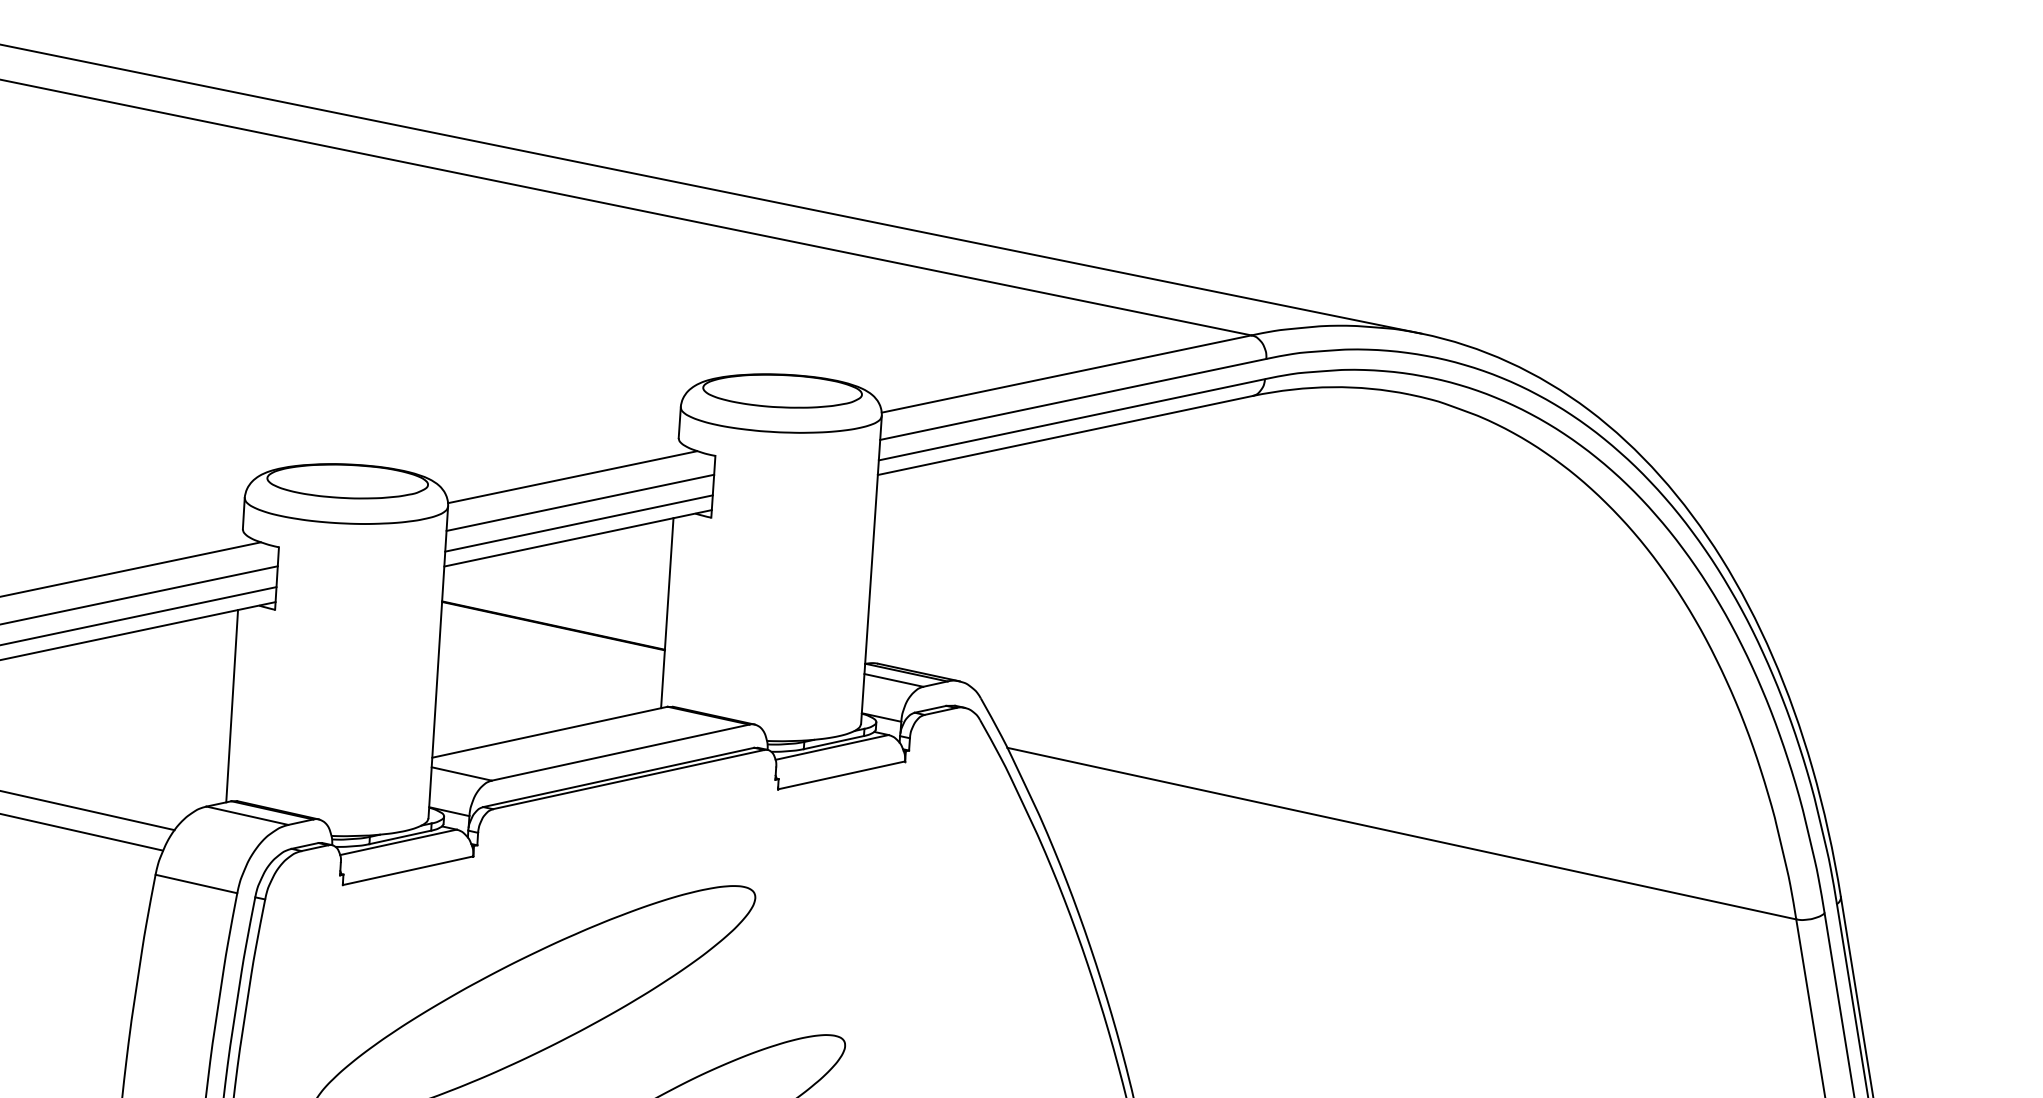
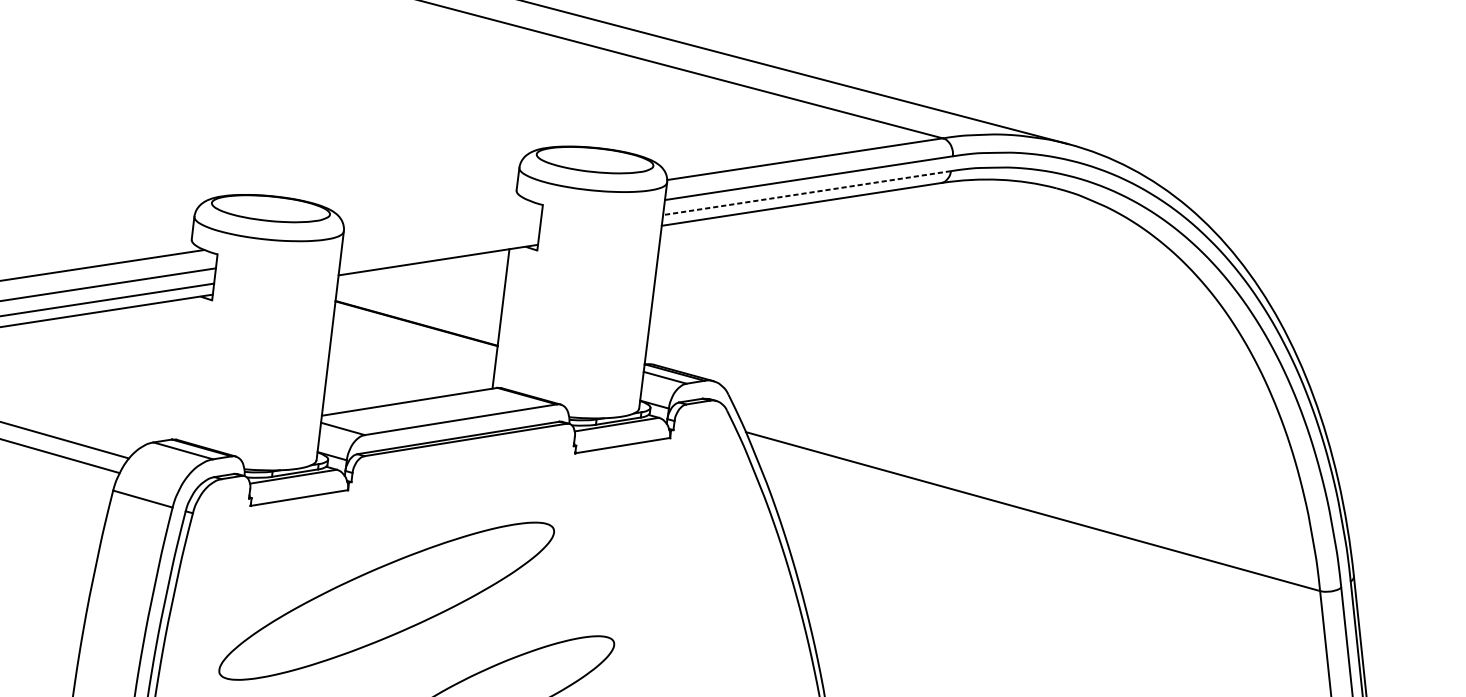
line: (1071, 419) -> (806, 192), solid -> dashed
line: (572, 477) -> (436, 215), removed
line: (580, 502) -> (441, 233), removed
line: (578, 523) -> (439, 249), removed
line: (232, 706) -> (176, 369), removed

